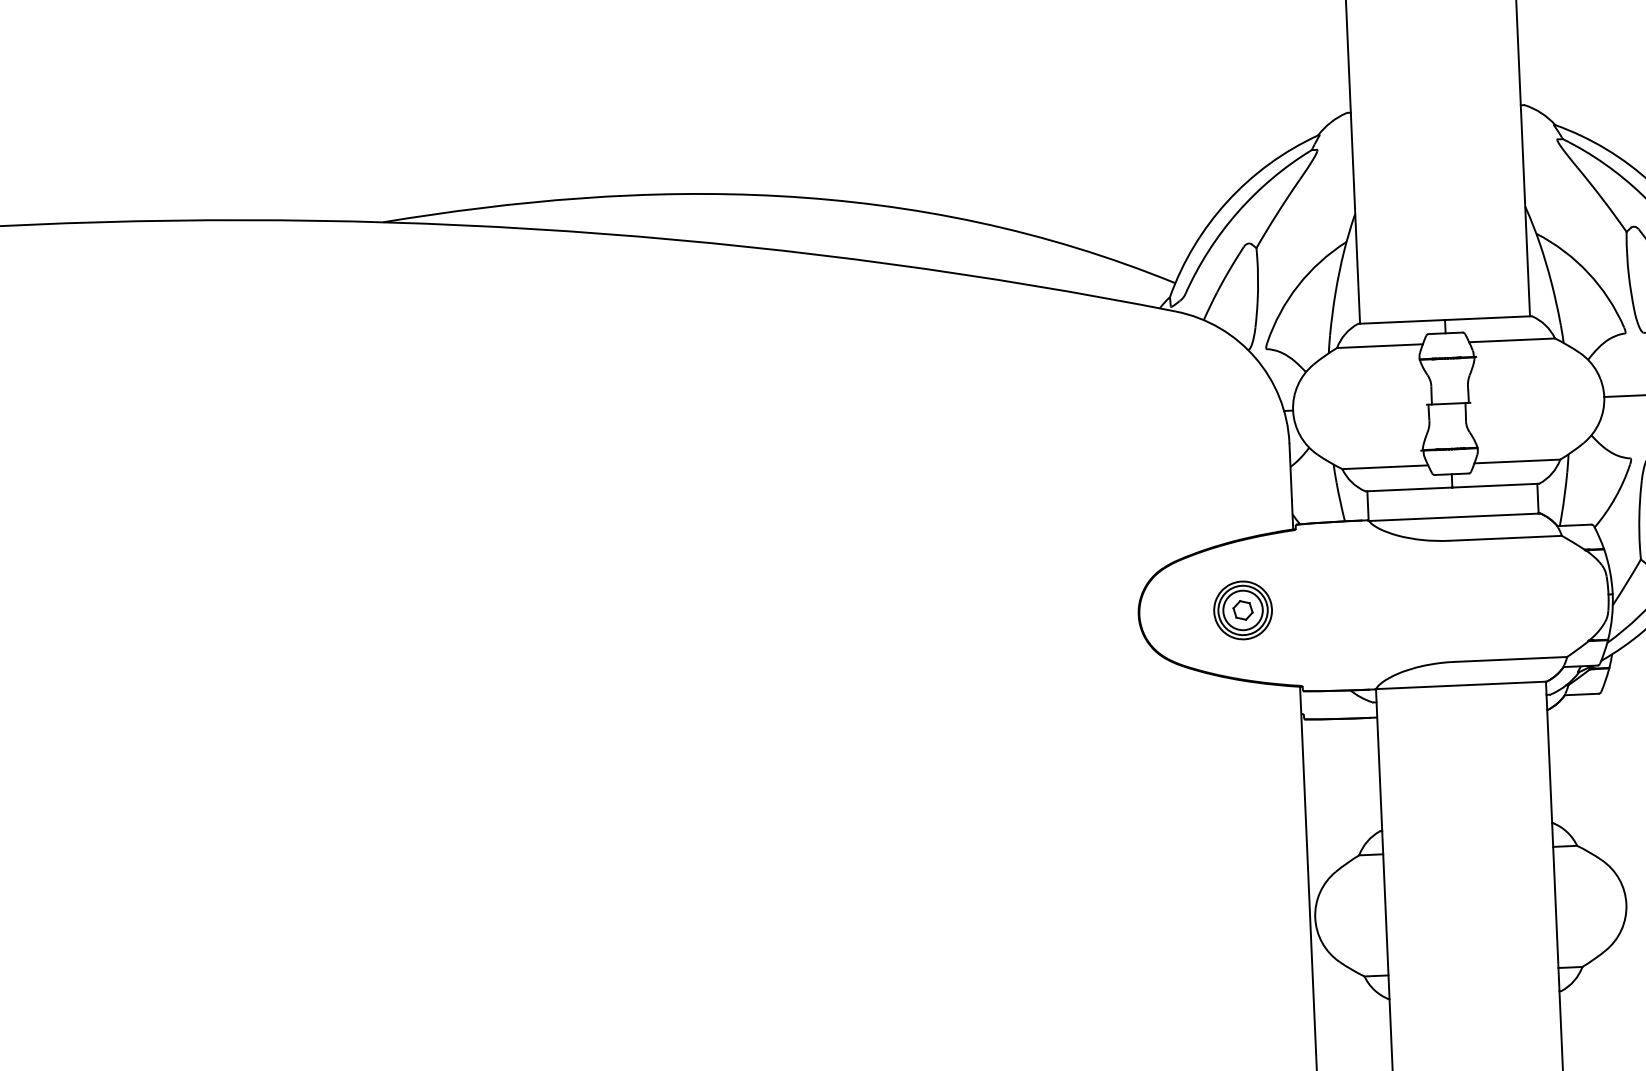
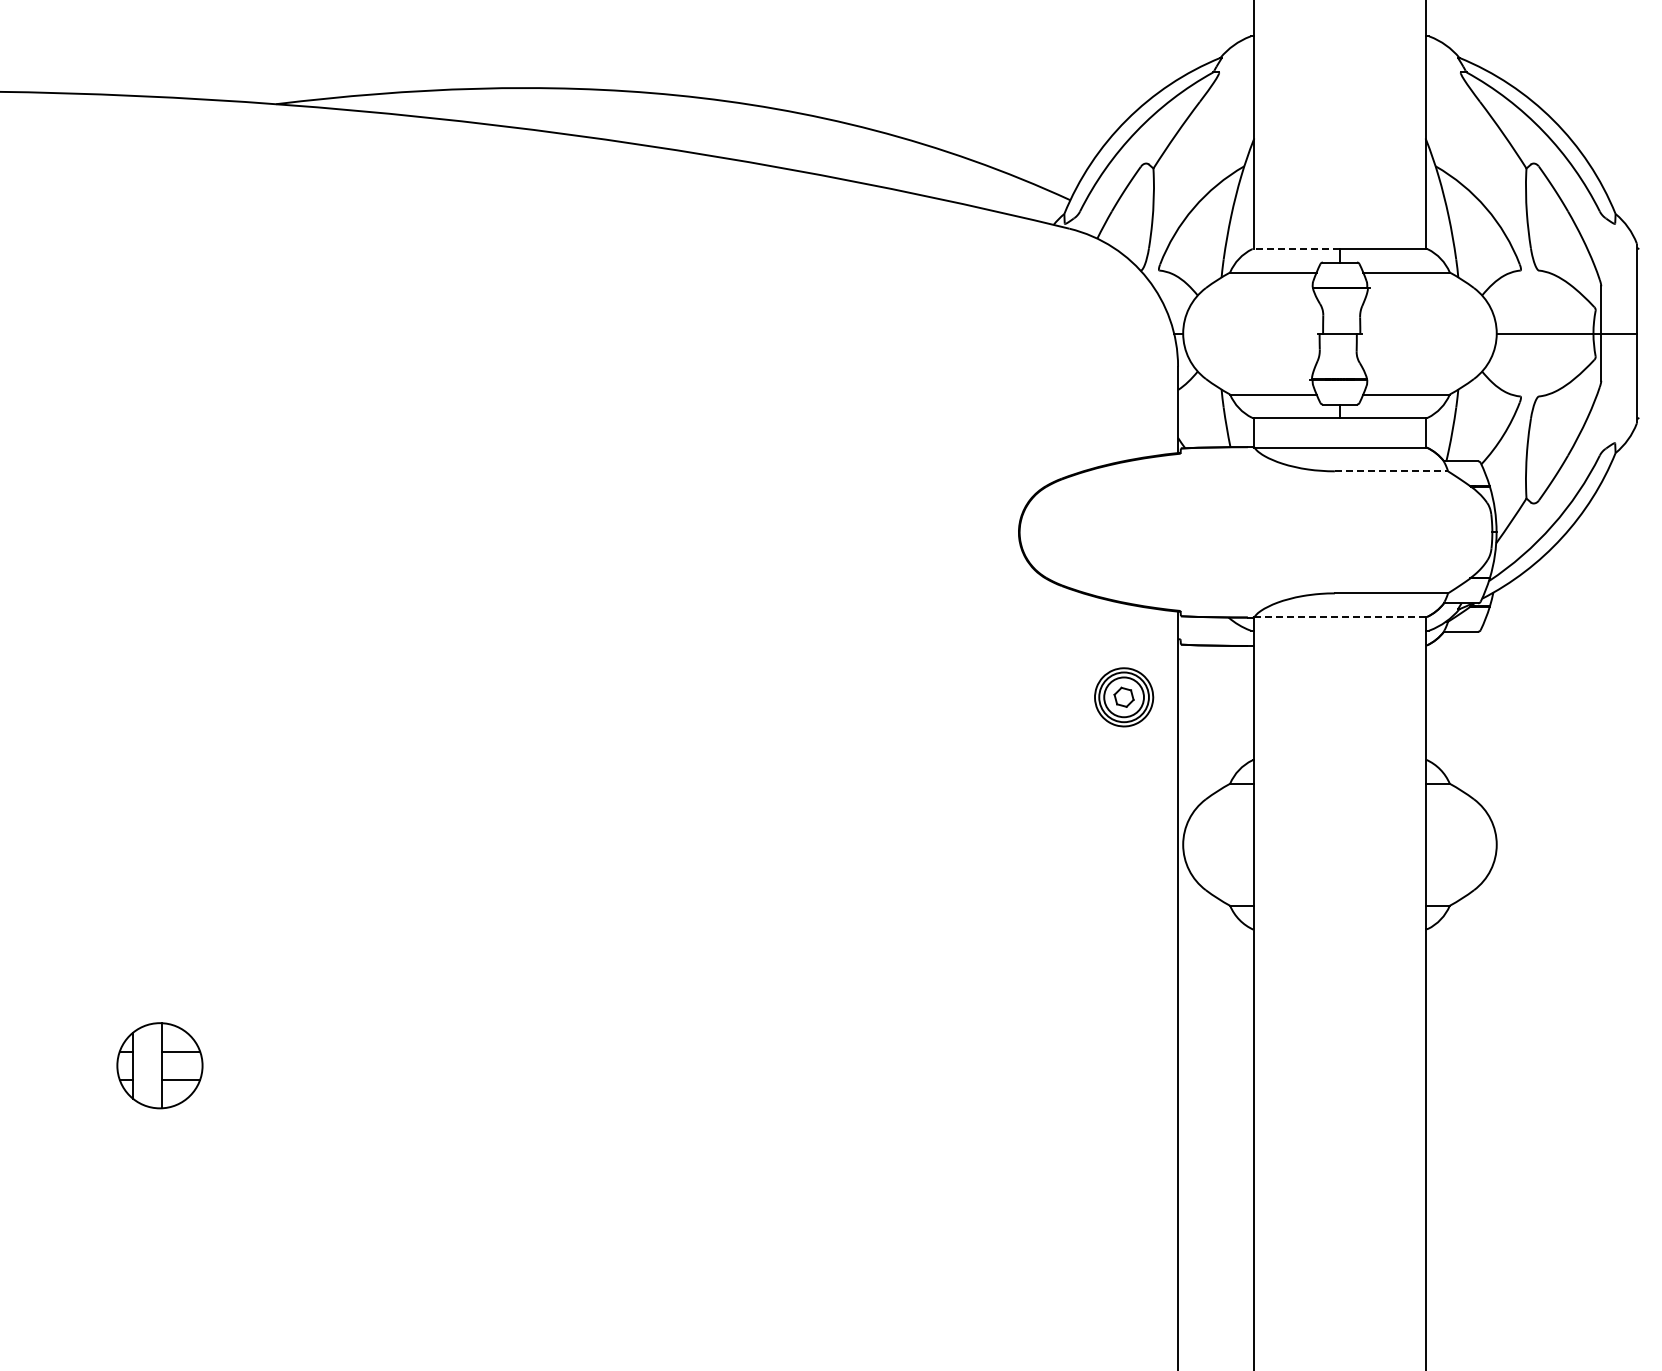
line: (1401, 322) -> (1296, 249), solid -> dashed
line: (1505, 538) -> (1391, 471), solid -> dashed
part: (1243, 610) -> (1124, 697), moved
line: (1461, 685) -> (1340, 617), solid -> dashed

